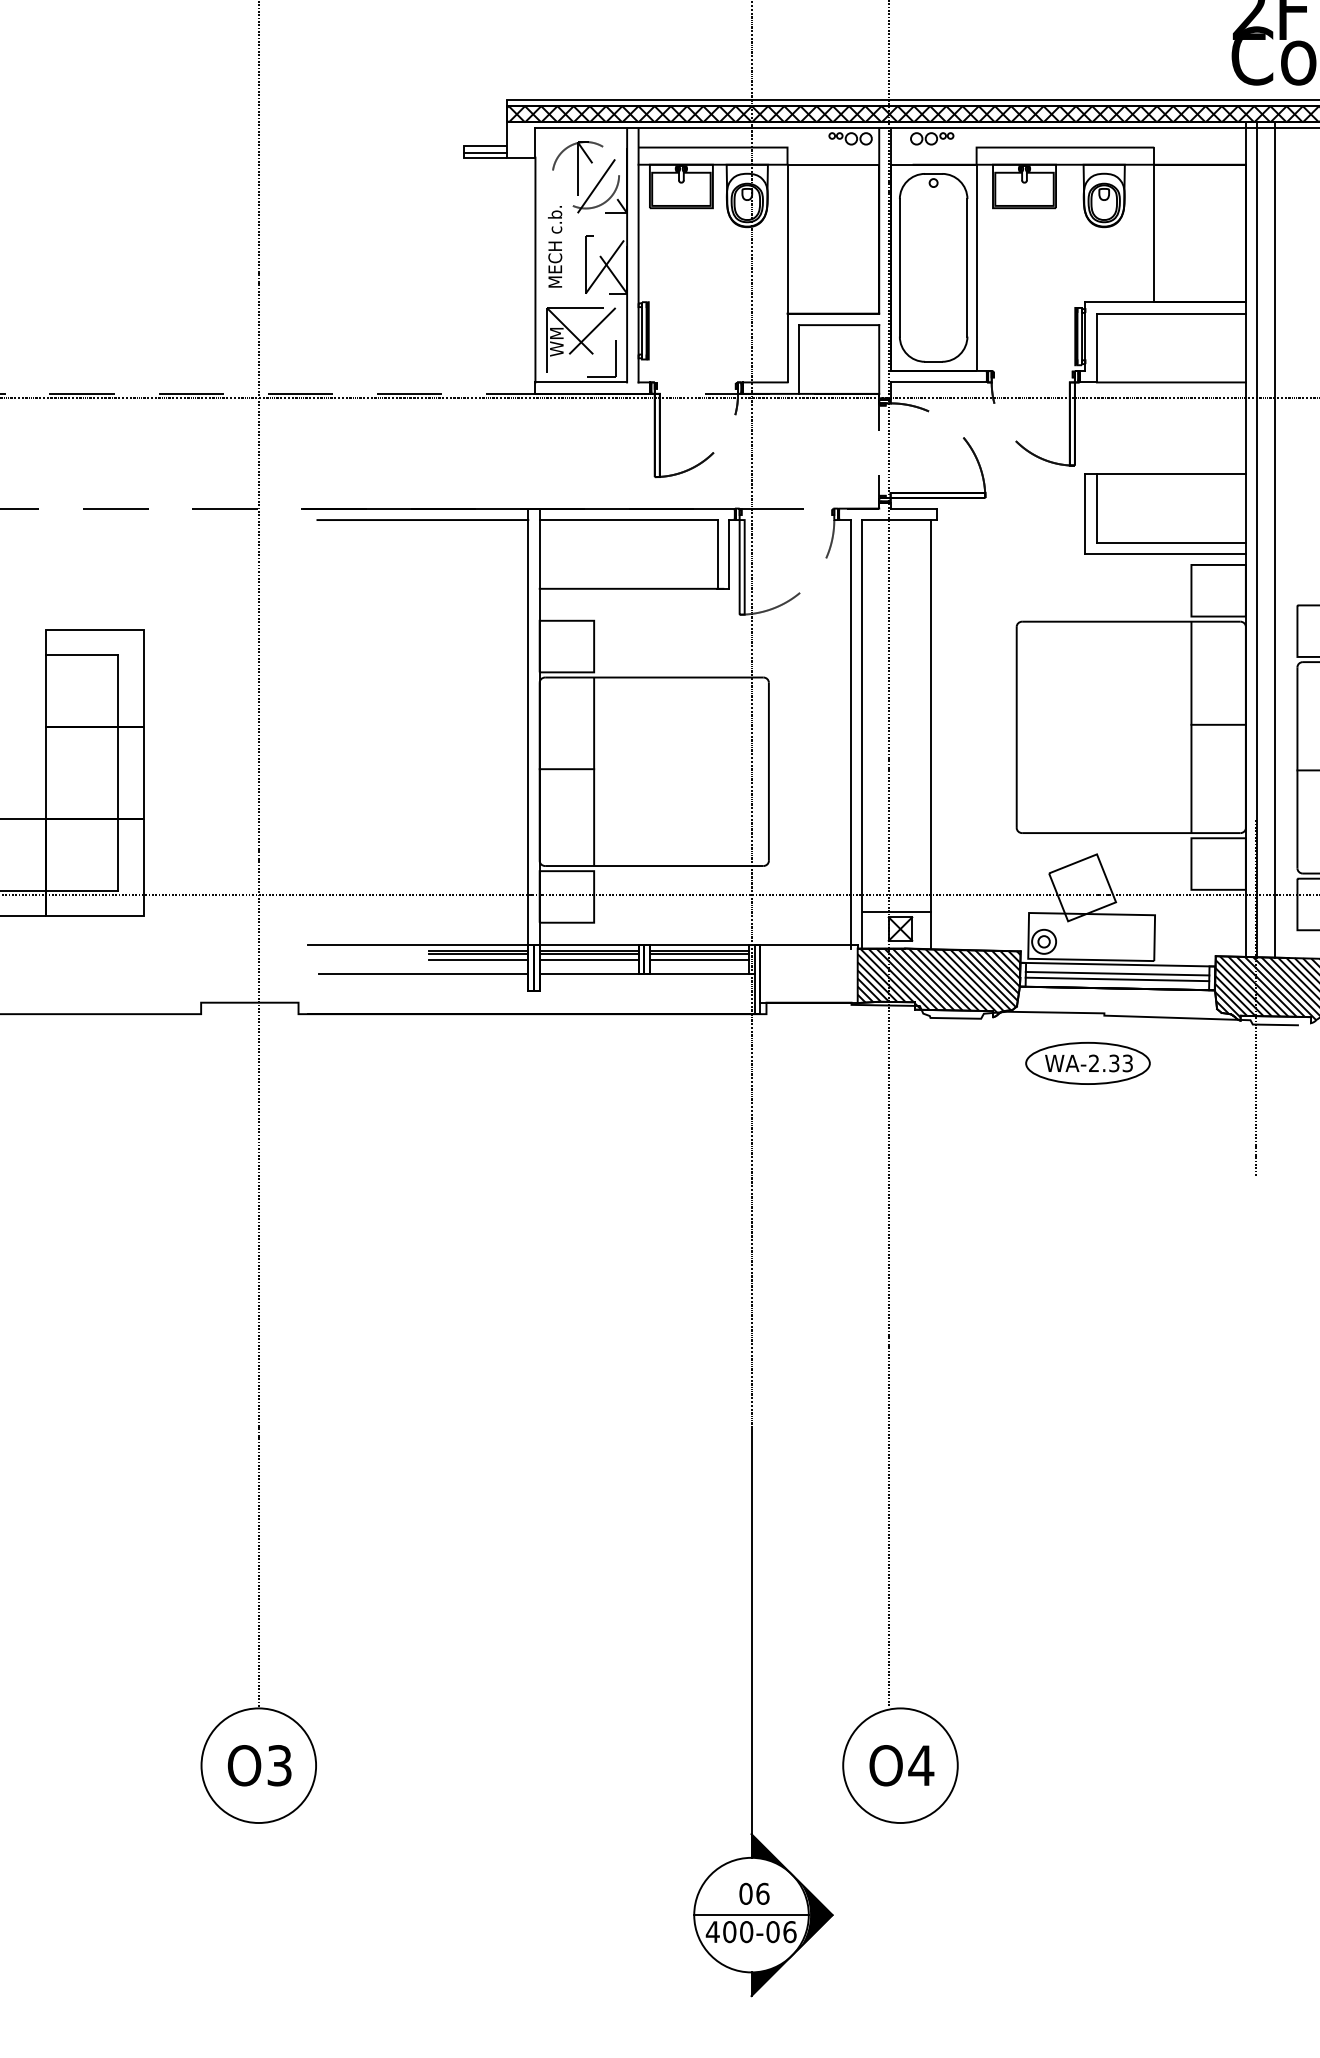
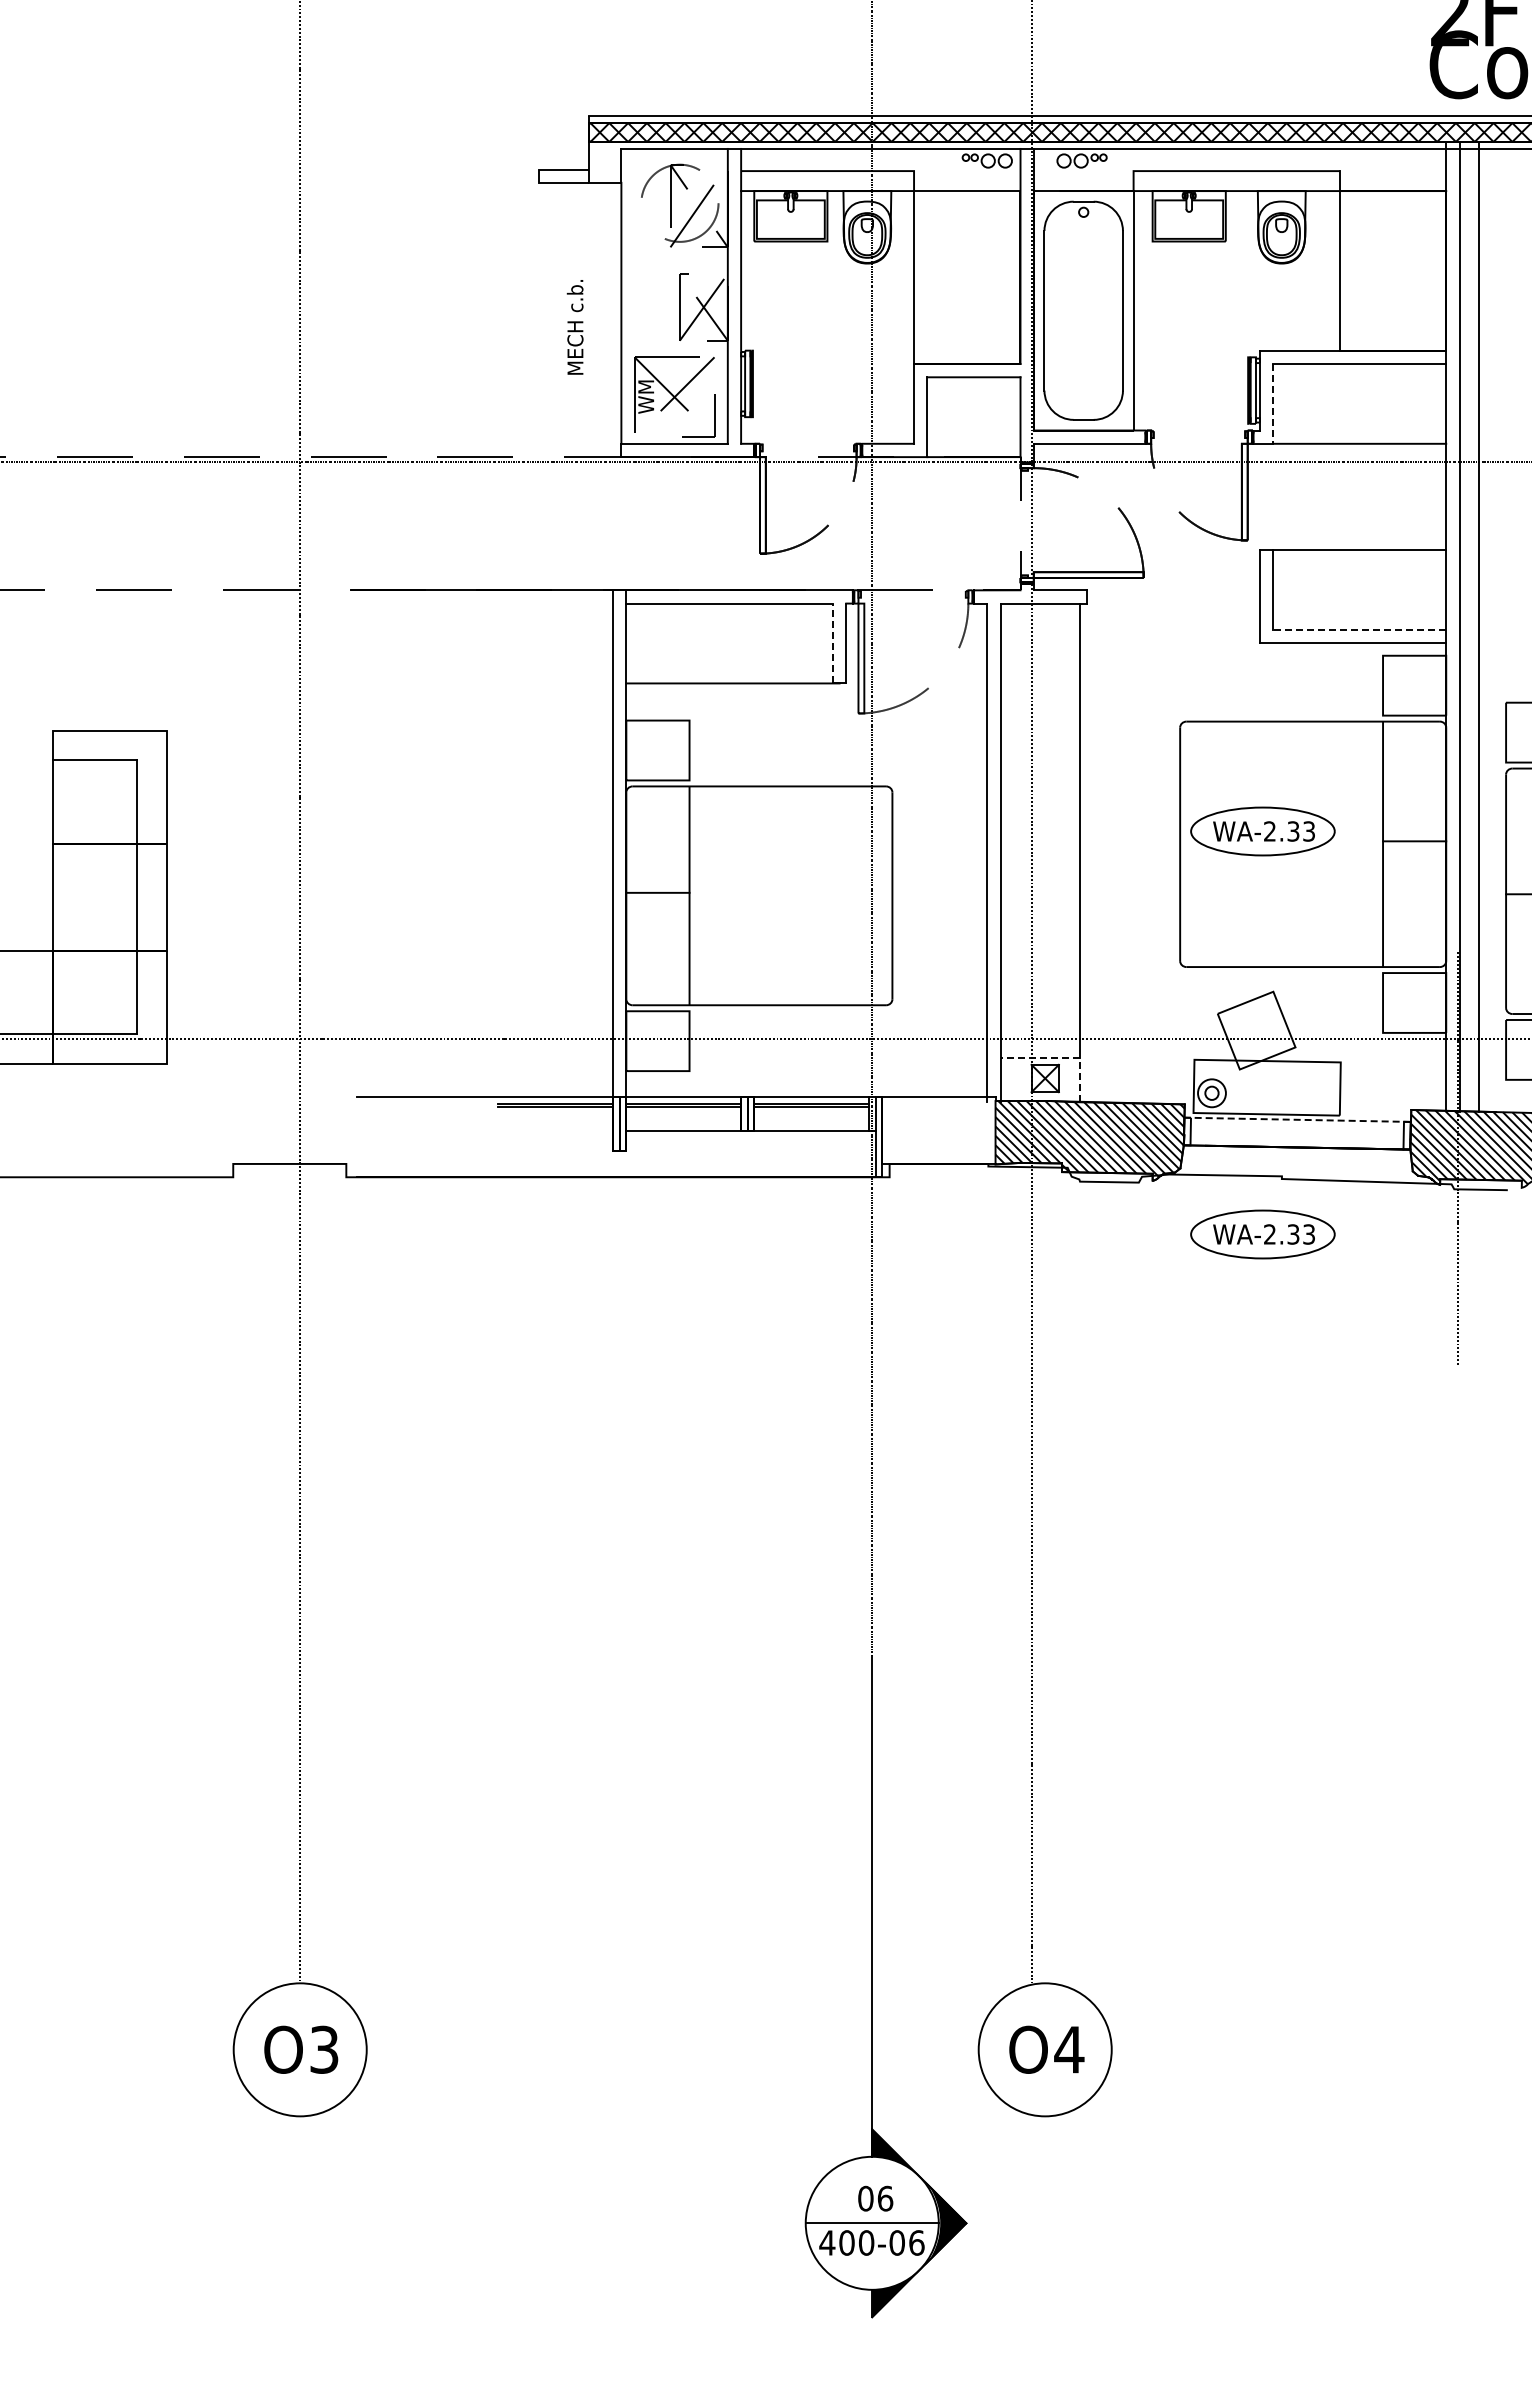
line: (485, 153) -> (563, 177), removed
text: (554, 246) -> (574, 327), moved
line: (1097, 347) -> (1273, 403), solid -> dashed
line: (422, 519) -> (490, 603), removed
line: (1171, 543) -> (1359, 630), solid -> dashed
line: (717, 554) -> (832, 643), solid -> dashed
part: (1087, 716) -> (1262, 831), added
line: (915, 911) -> (1062, 1058), solid -> dashed
line: (478, 960) -> (555, 1114), removed
line: (588, 960) -> (683, 1114), removed
line: (699, 960) -> (811, 1114), removed
line: (1117, 964) -> (1297, 1119), solid -> dashed
line: (423, 973) -> (491, 1130), removed
line: (1116, 973) -> (1296, 1130), removed
line: (1116, 979) -> (1296, 1136), removed

